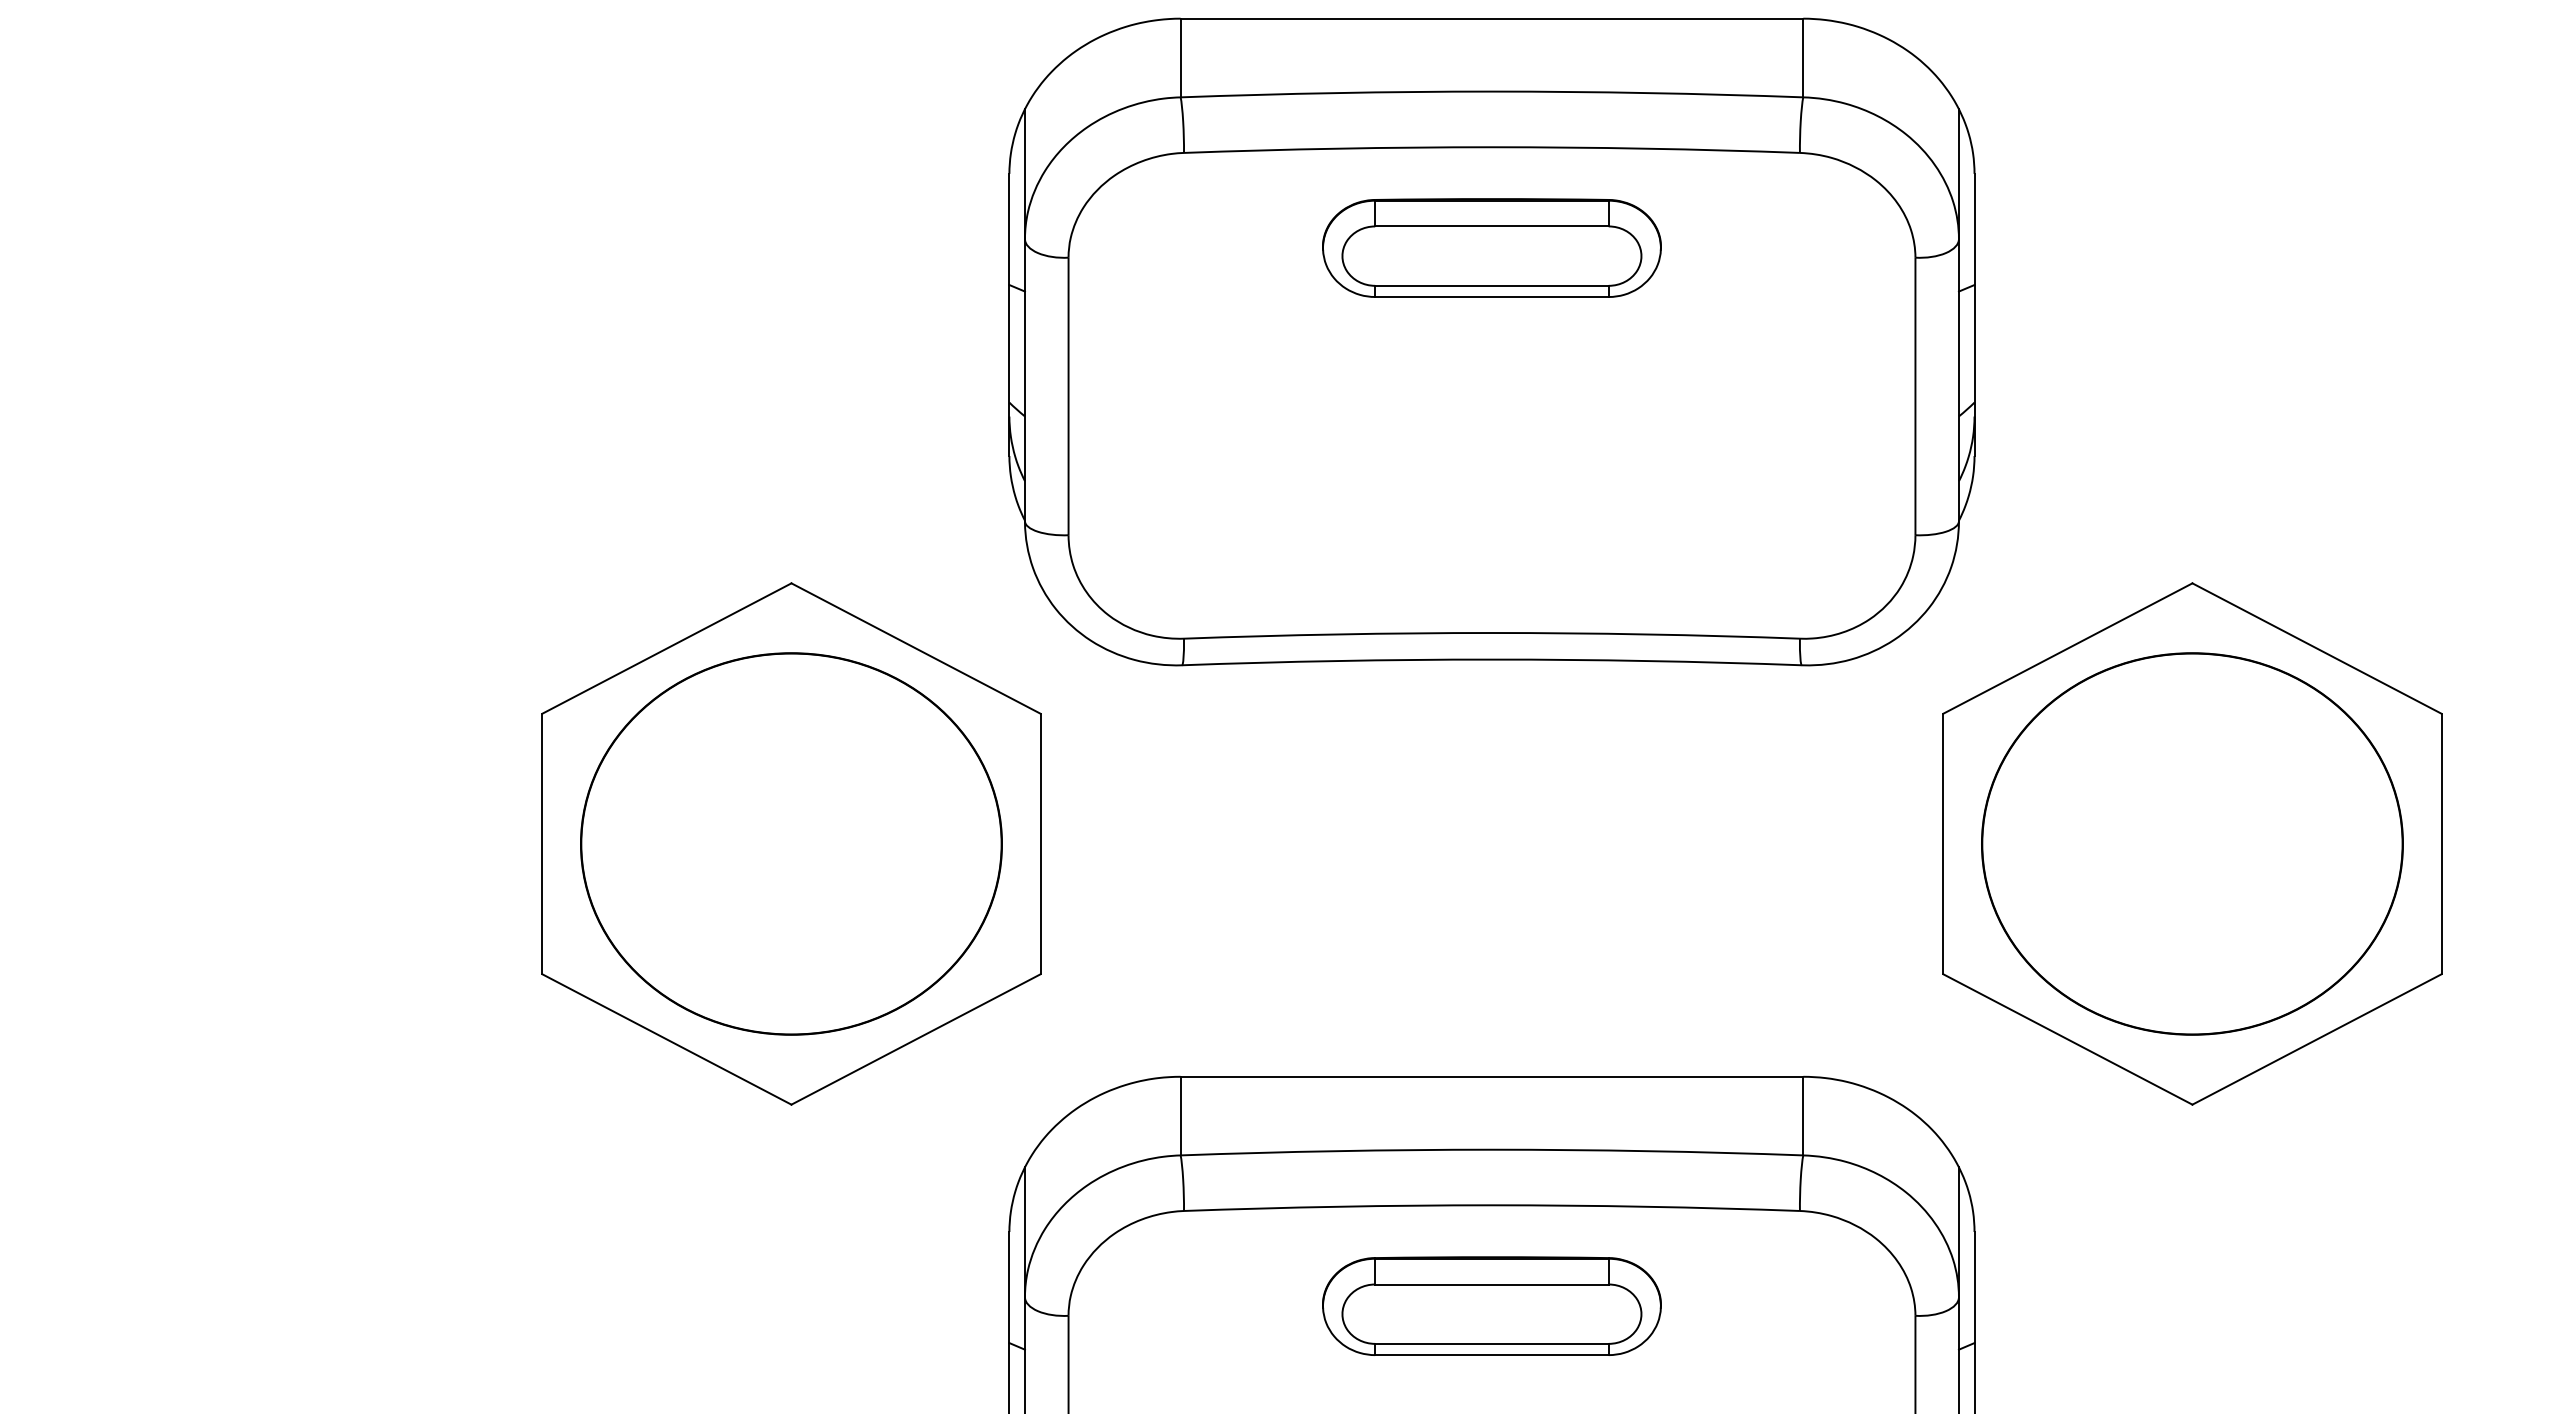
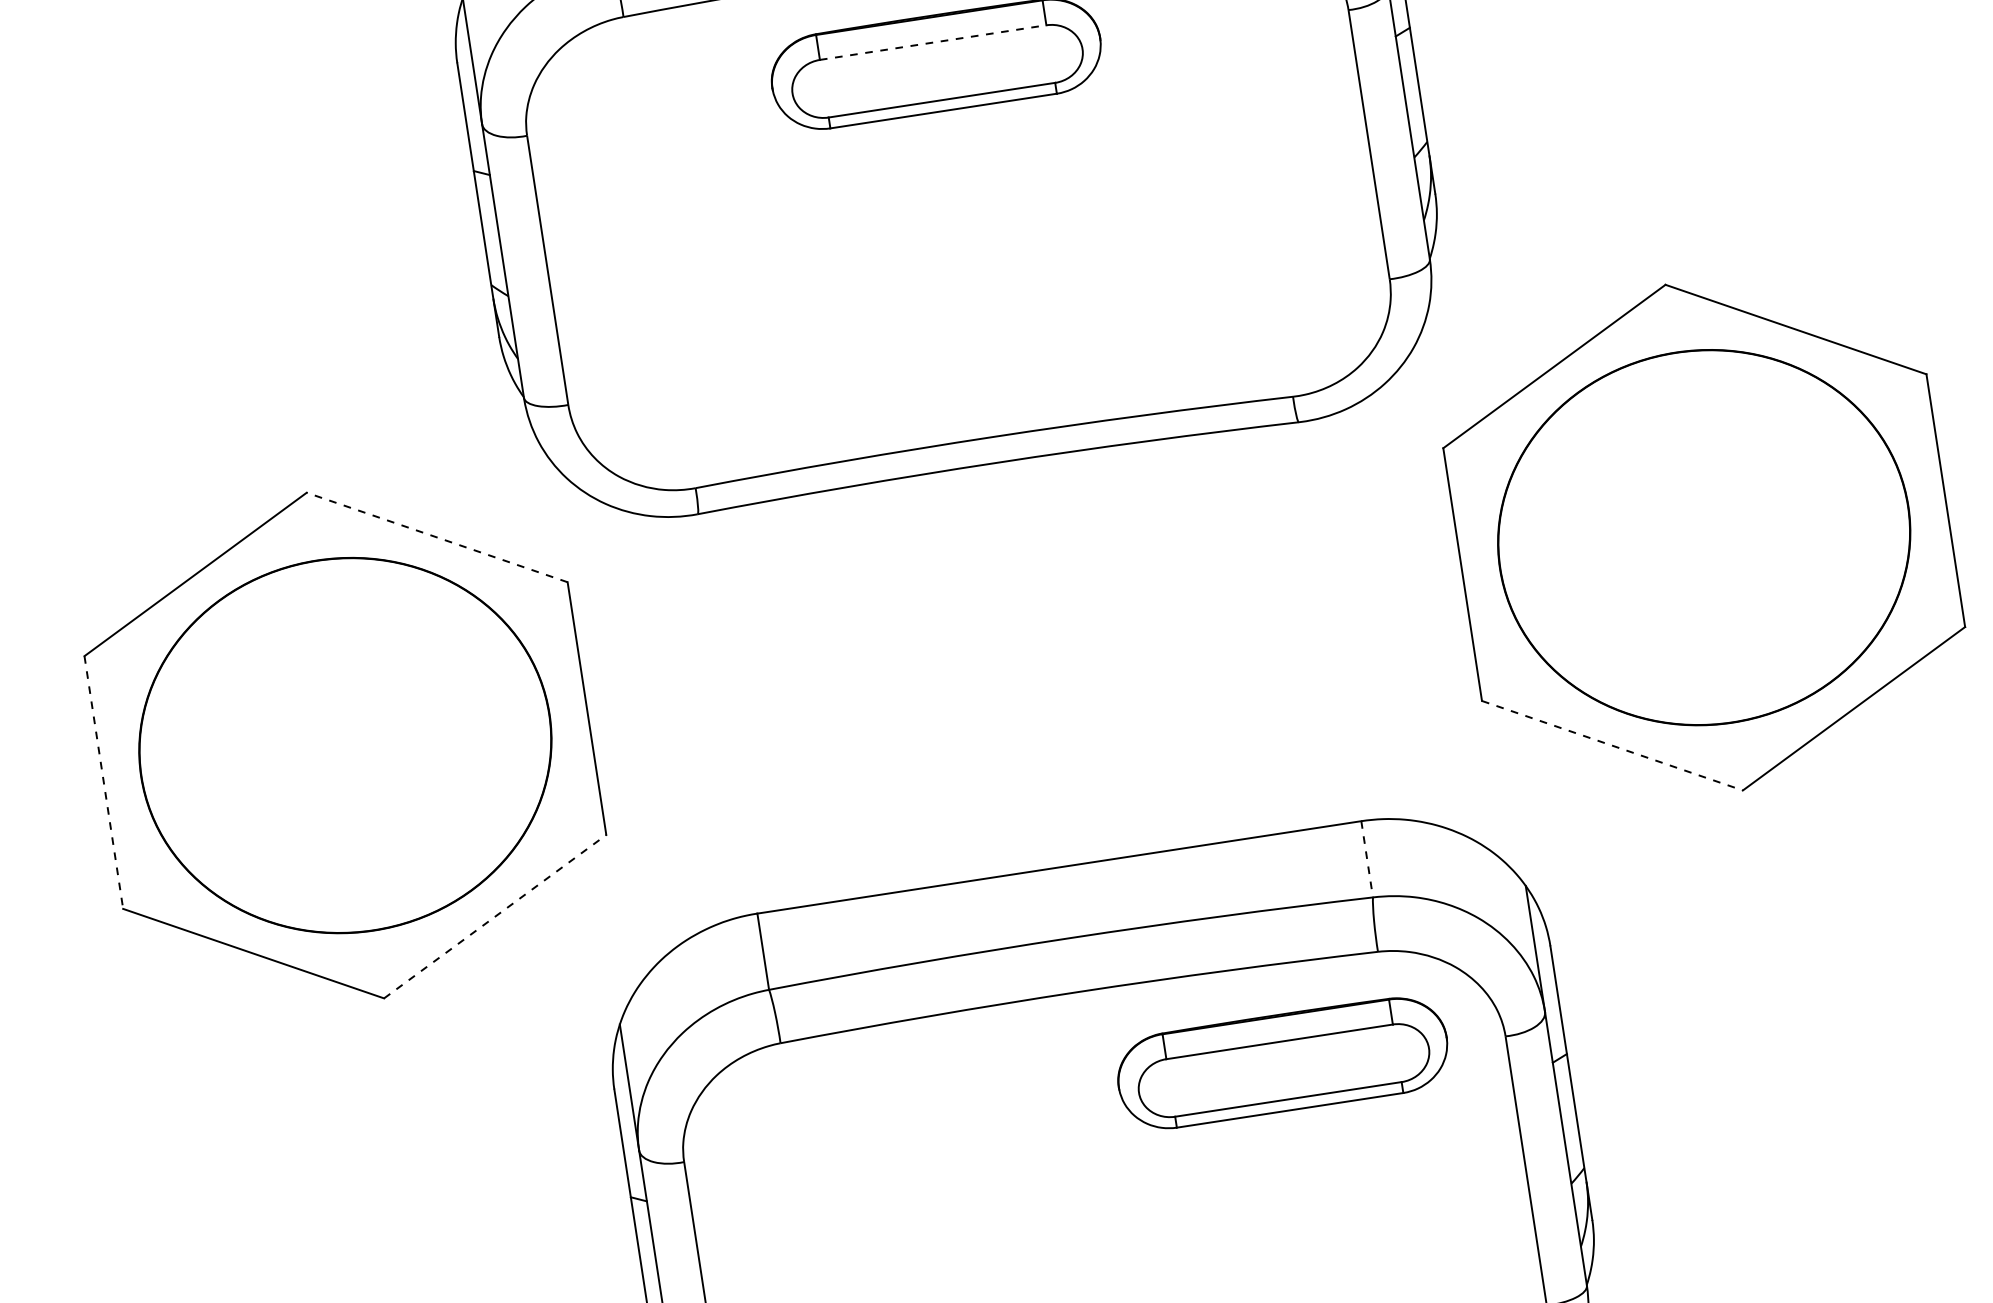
line: (1491, 226) -> (932, 42), solid -> dashed
line: (916, 648) -> (437, 537), solid -> dashed
line: (542, 844) -> (103, 782), solid -> dashed
line: (916, 1039) -> (495, 916), solid -> dashed
line: (2067, 1039) -> (1612, 745), solid -> dashed
line: (1803, 1116) -> (1367, 859), solid -> dashed
part: (1491, 1305) -> (1282, 1062), moved

